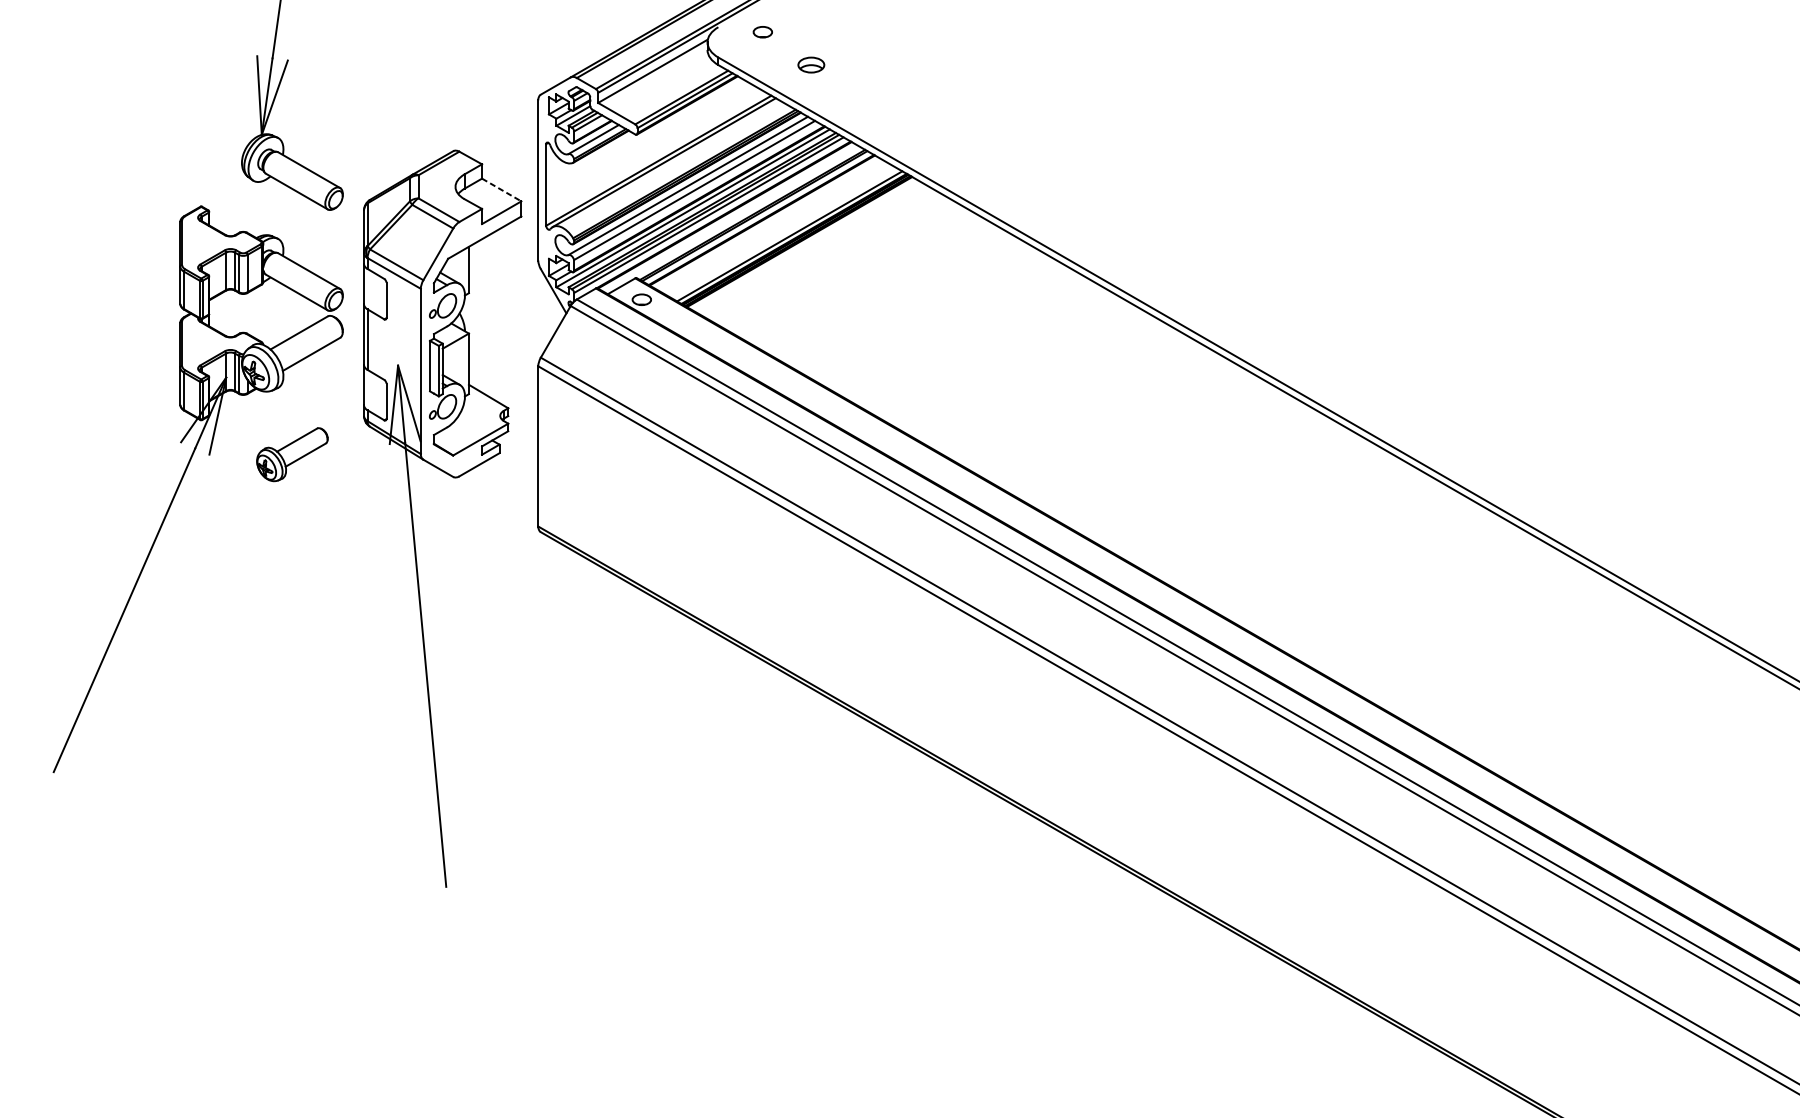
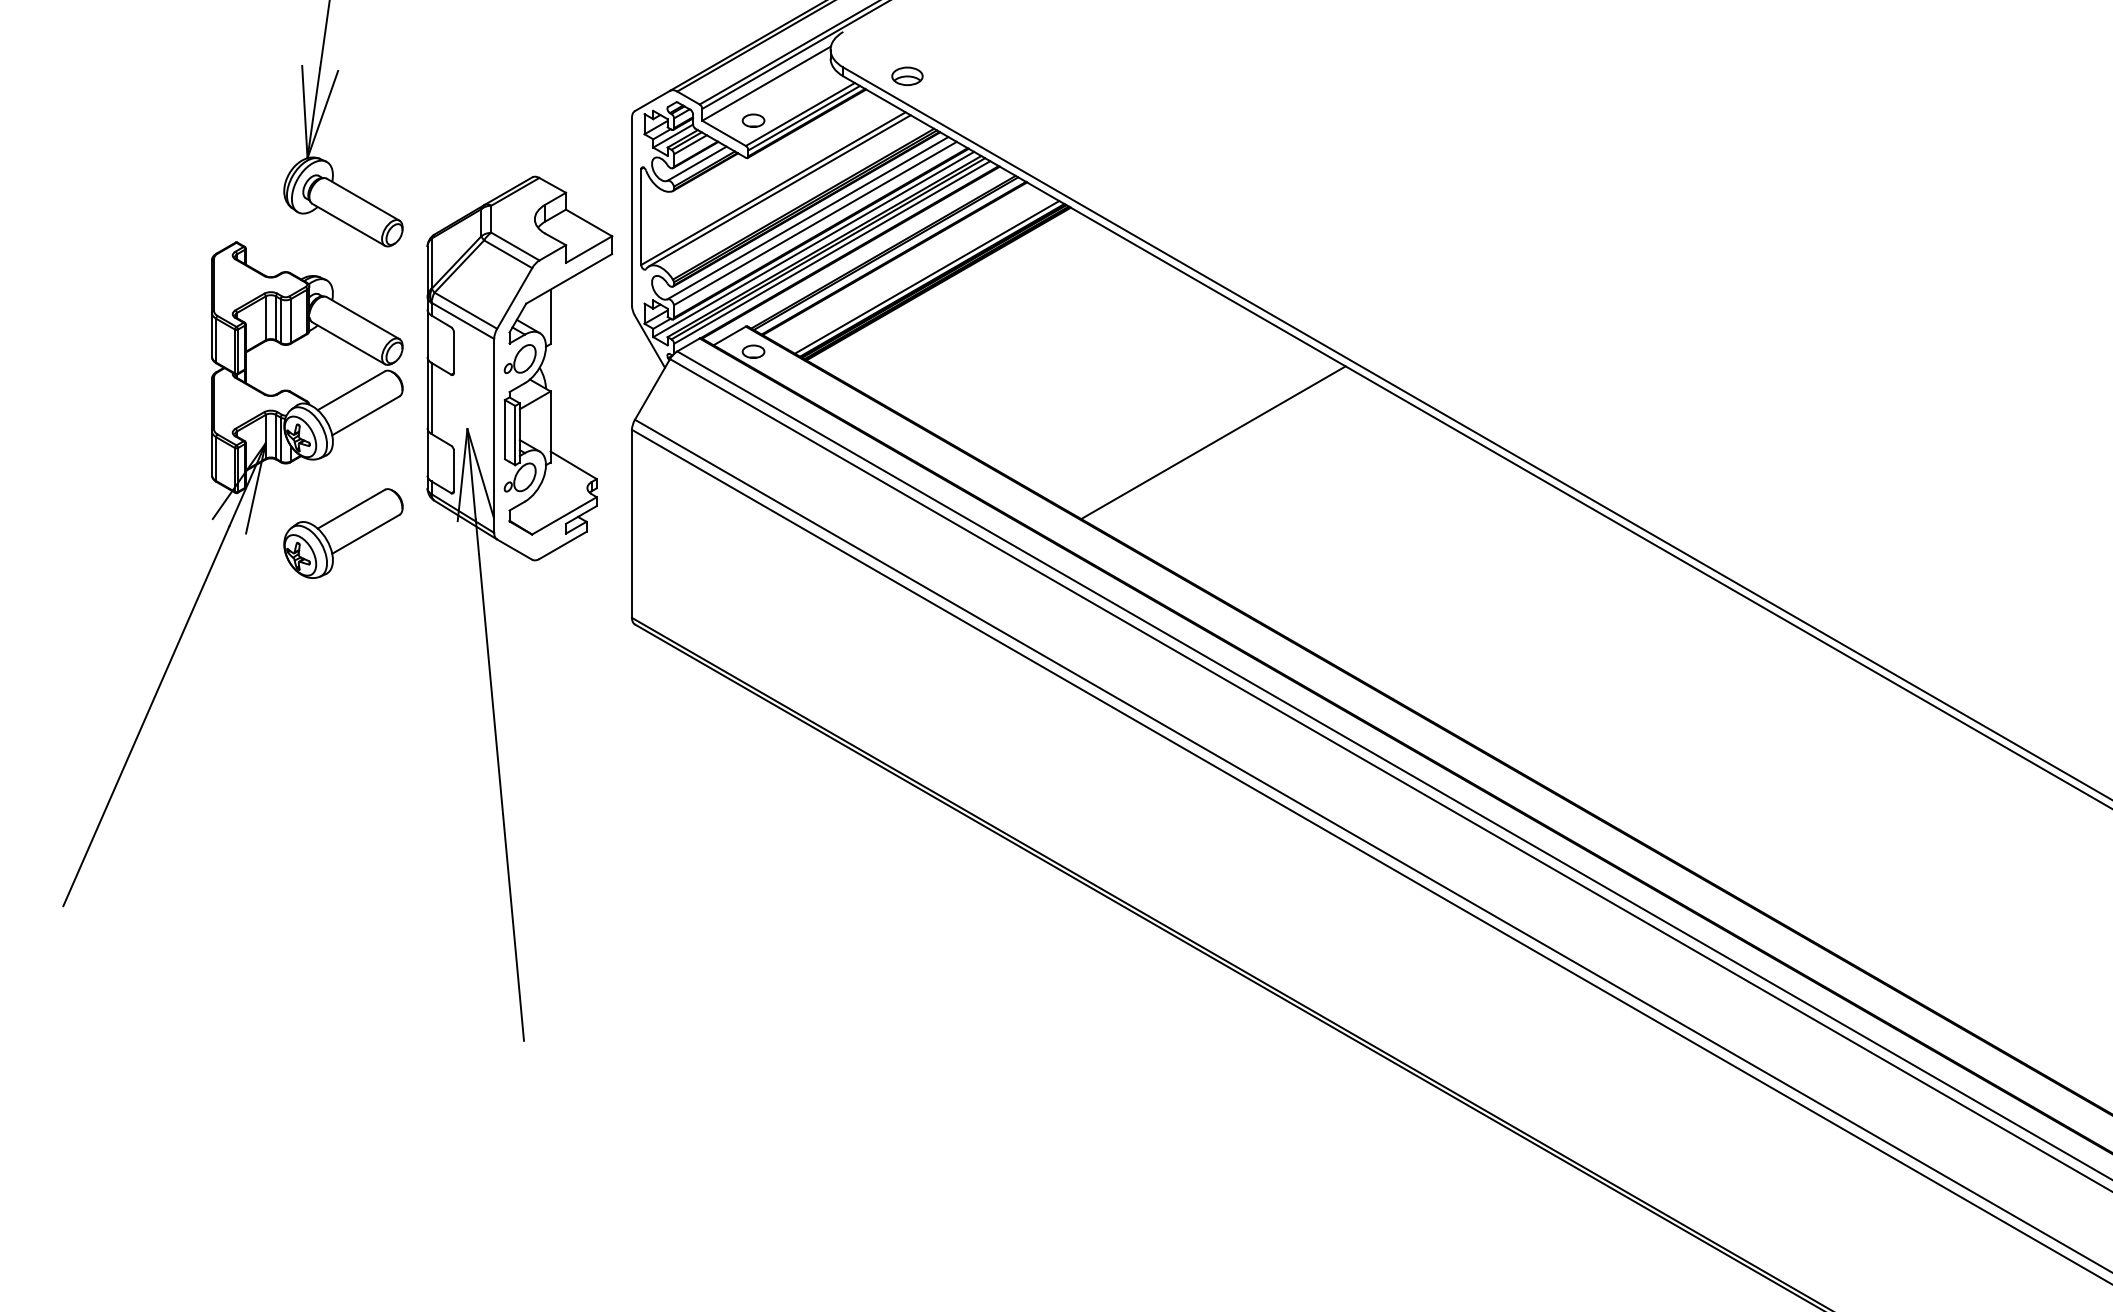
part: (762, 31) -> (753, 120), moved
part: (811, 64) -> (907, 75), moved
line: (502, 189) -> (589, 222), dashed -> solid
line: (1033, 377) -> (1213, 442), added
part: (292, 454) -> (343, 533), size x1.43

